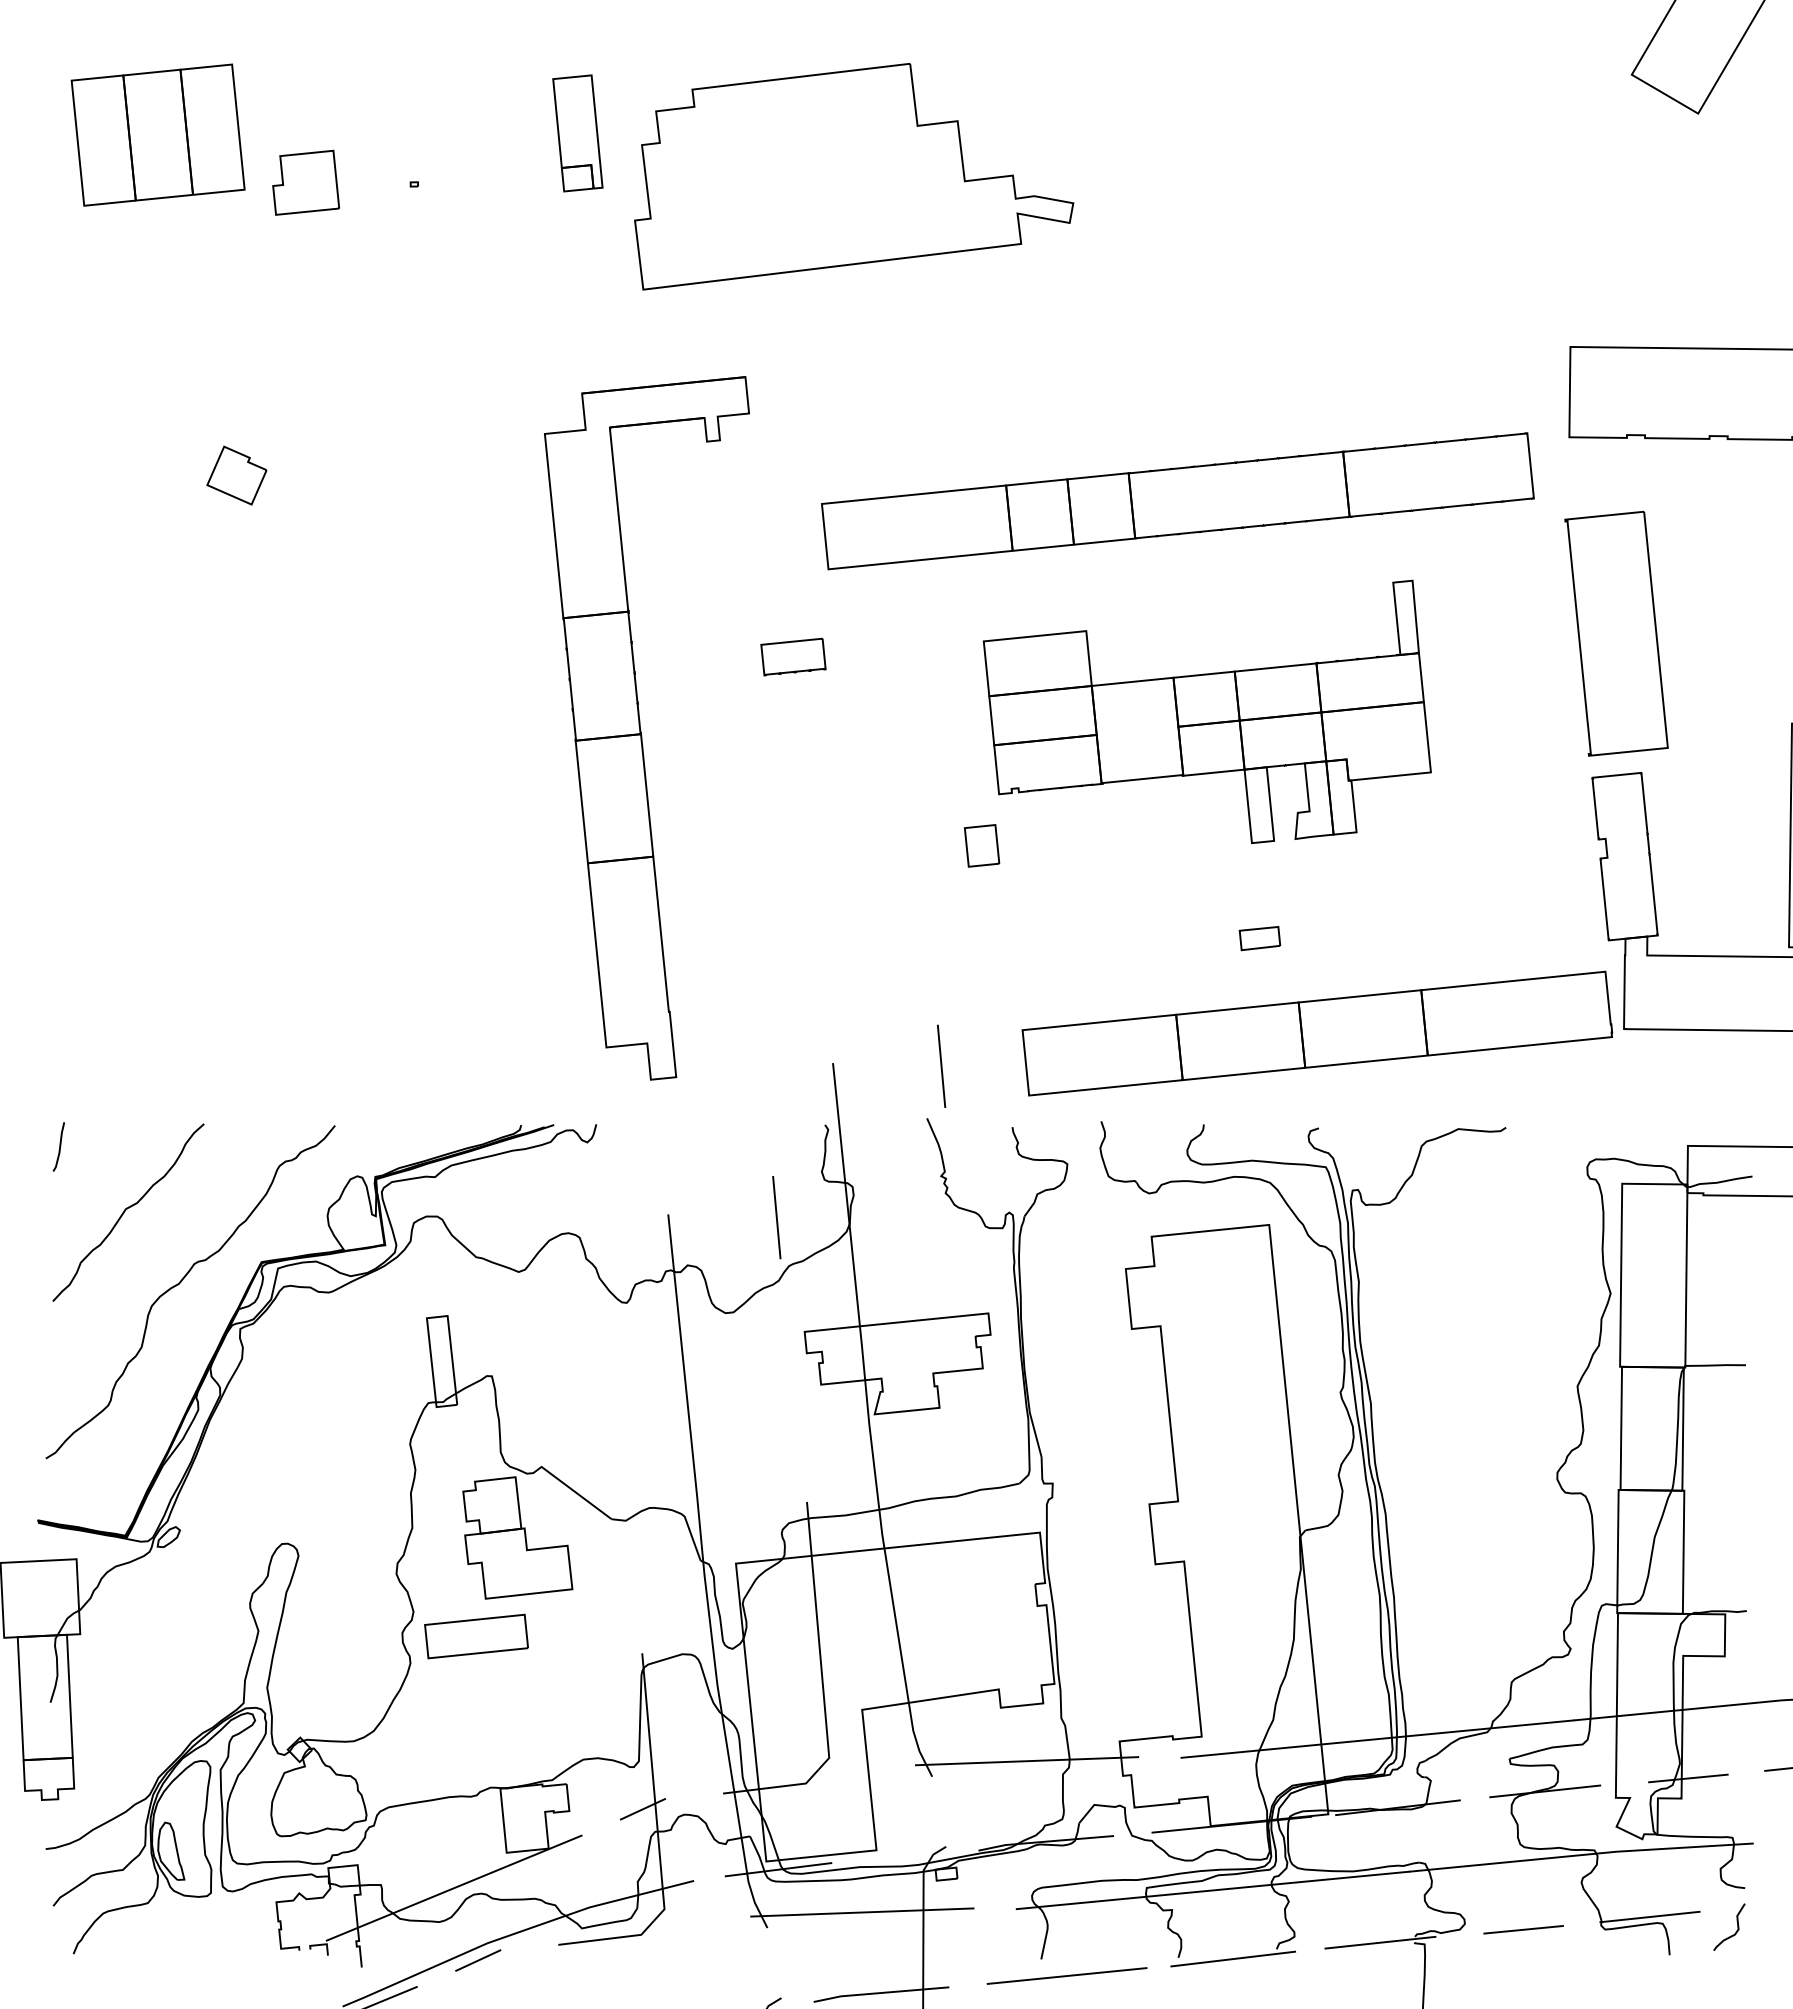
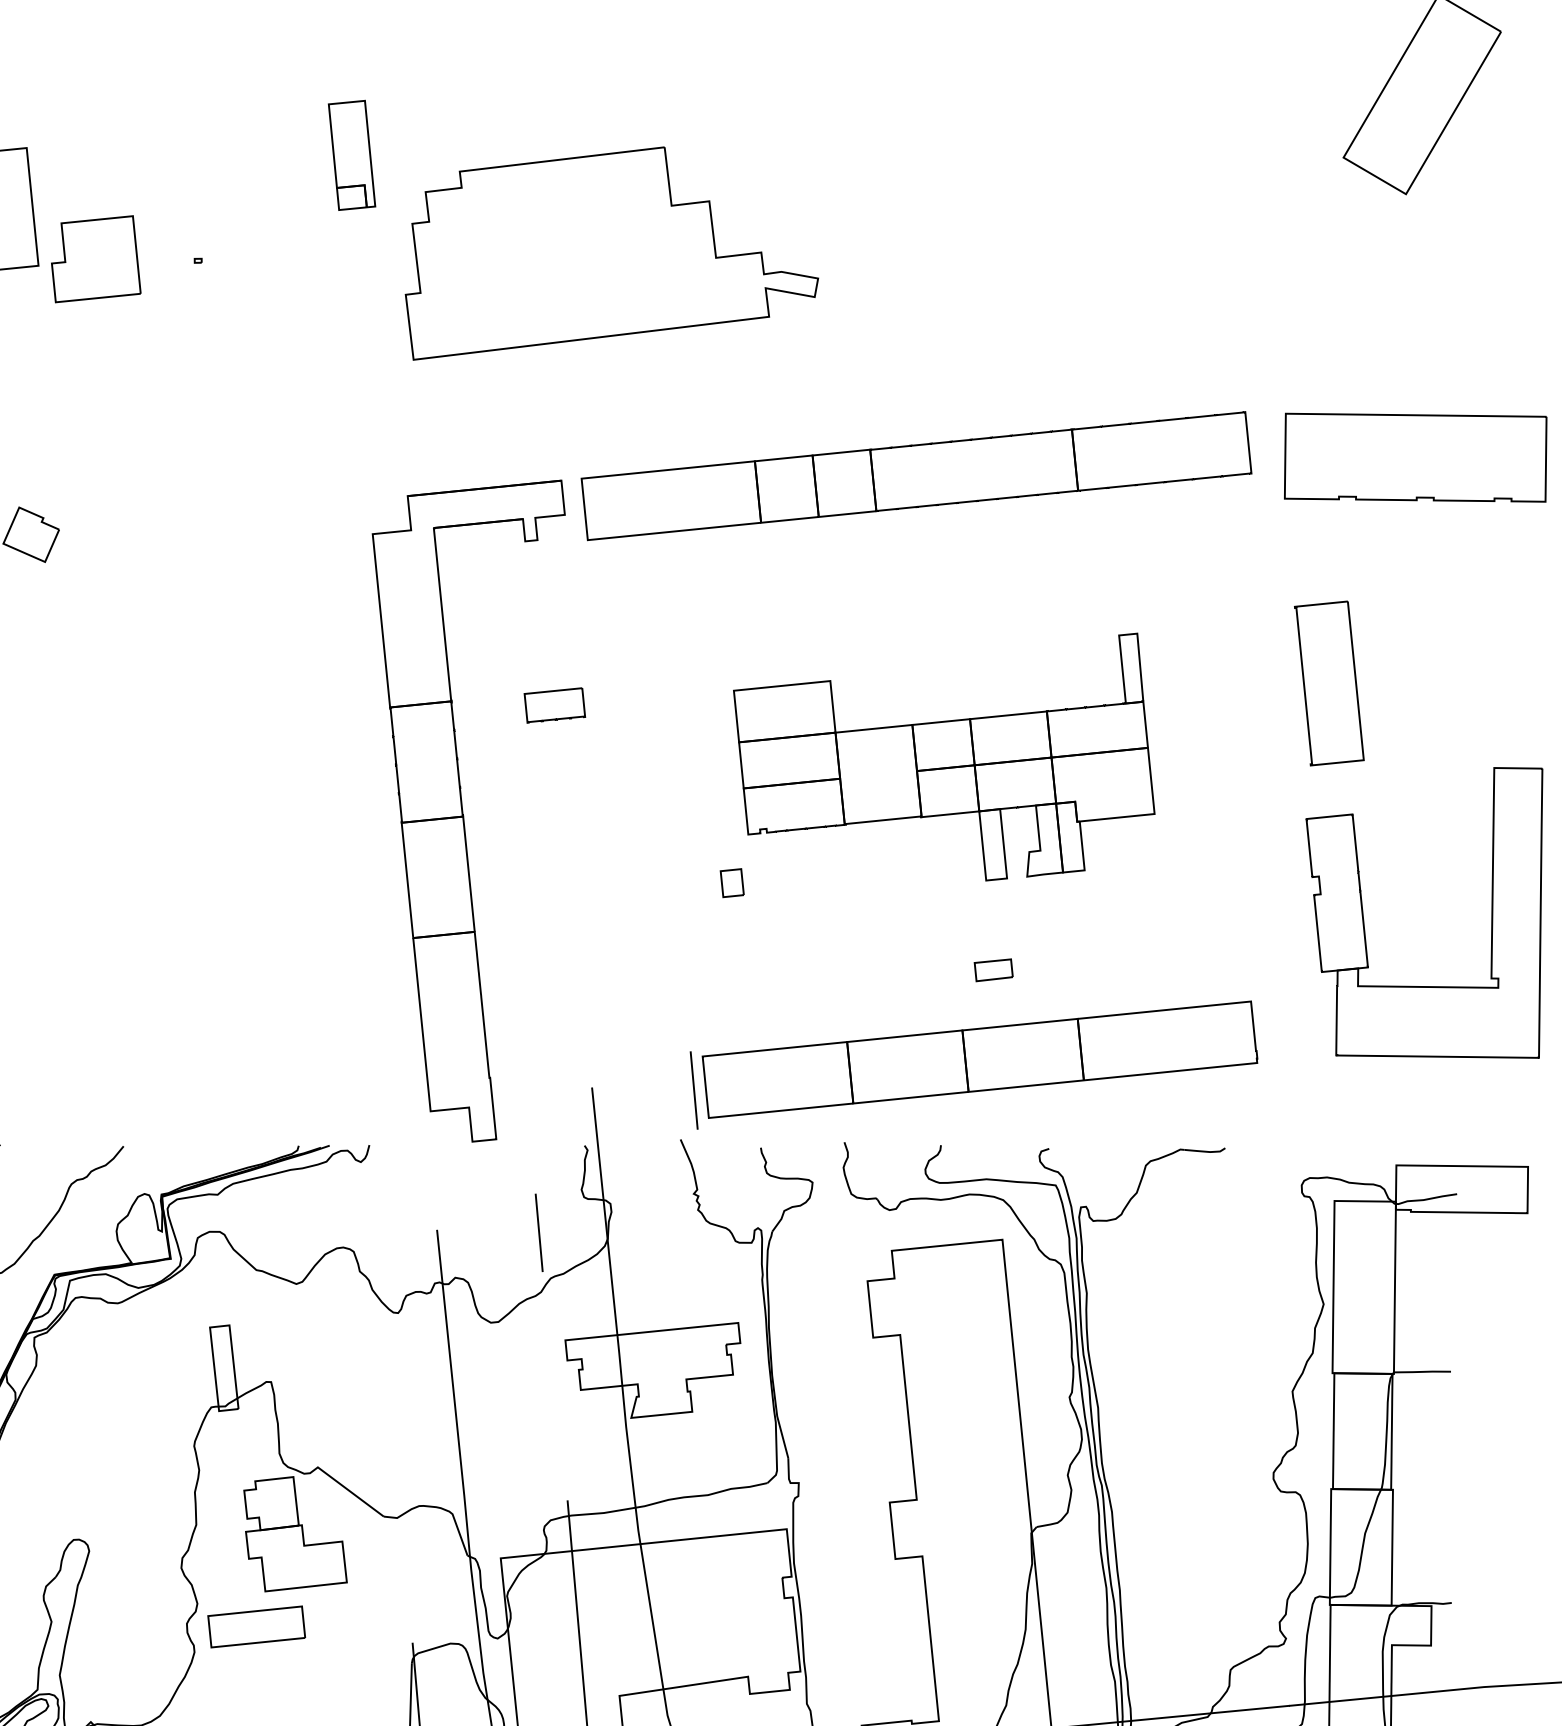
part: (577, 133) -> (351, 155), moved
part: (306, 182) -> (96, 259), size x1.43
part: (1177, 501) -> (916, 476), moved
part: (1616, 633) -> (1329, 683), size x0.71
part: (646, 728) -> (468, 811), moved
part: (981, 845) -> (731, 882), size x0.71
part: (1317, 1033) -> (980, 1059), moved

